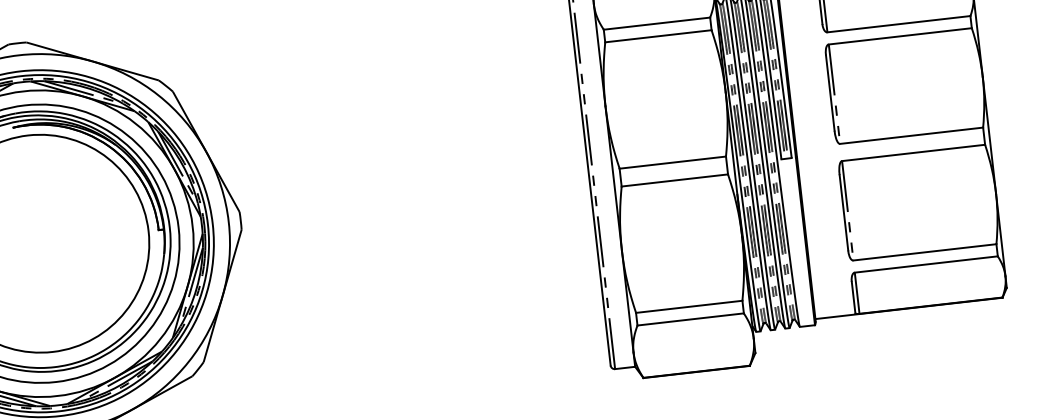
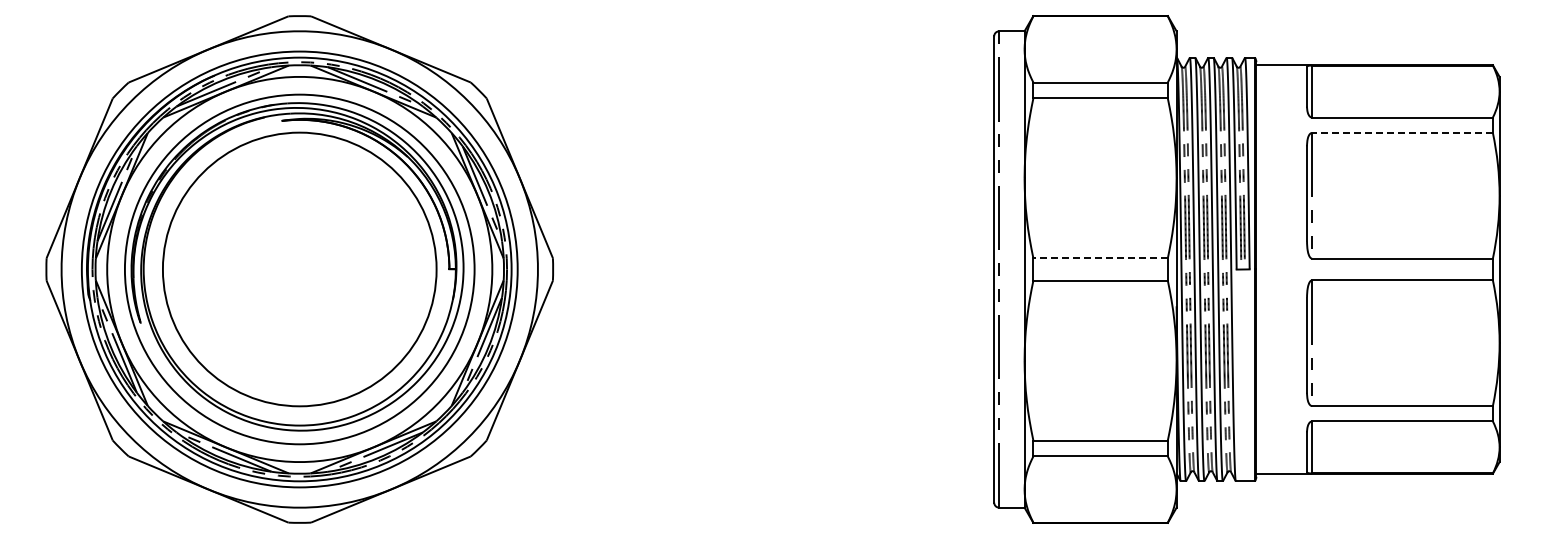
line: (900, 35) -> (1402, 132), solid -> dashed
line: (672, 162) -> (1100, 258), solid -> dashed

